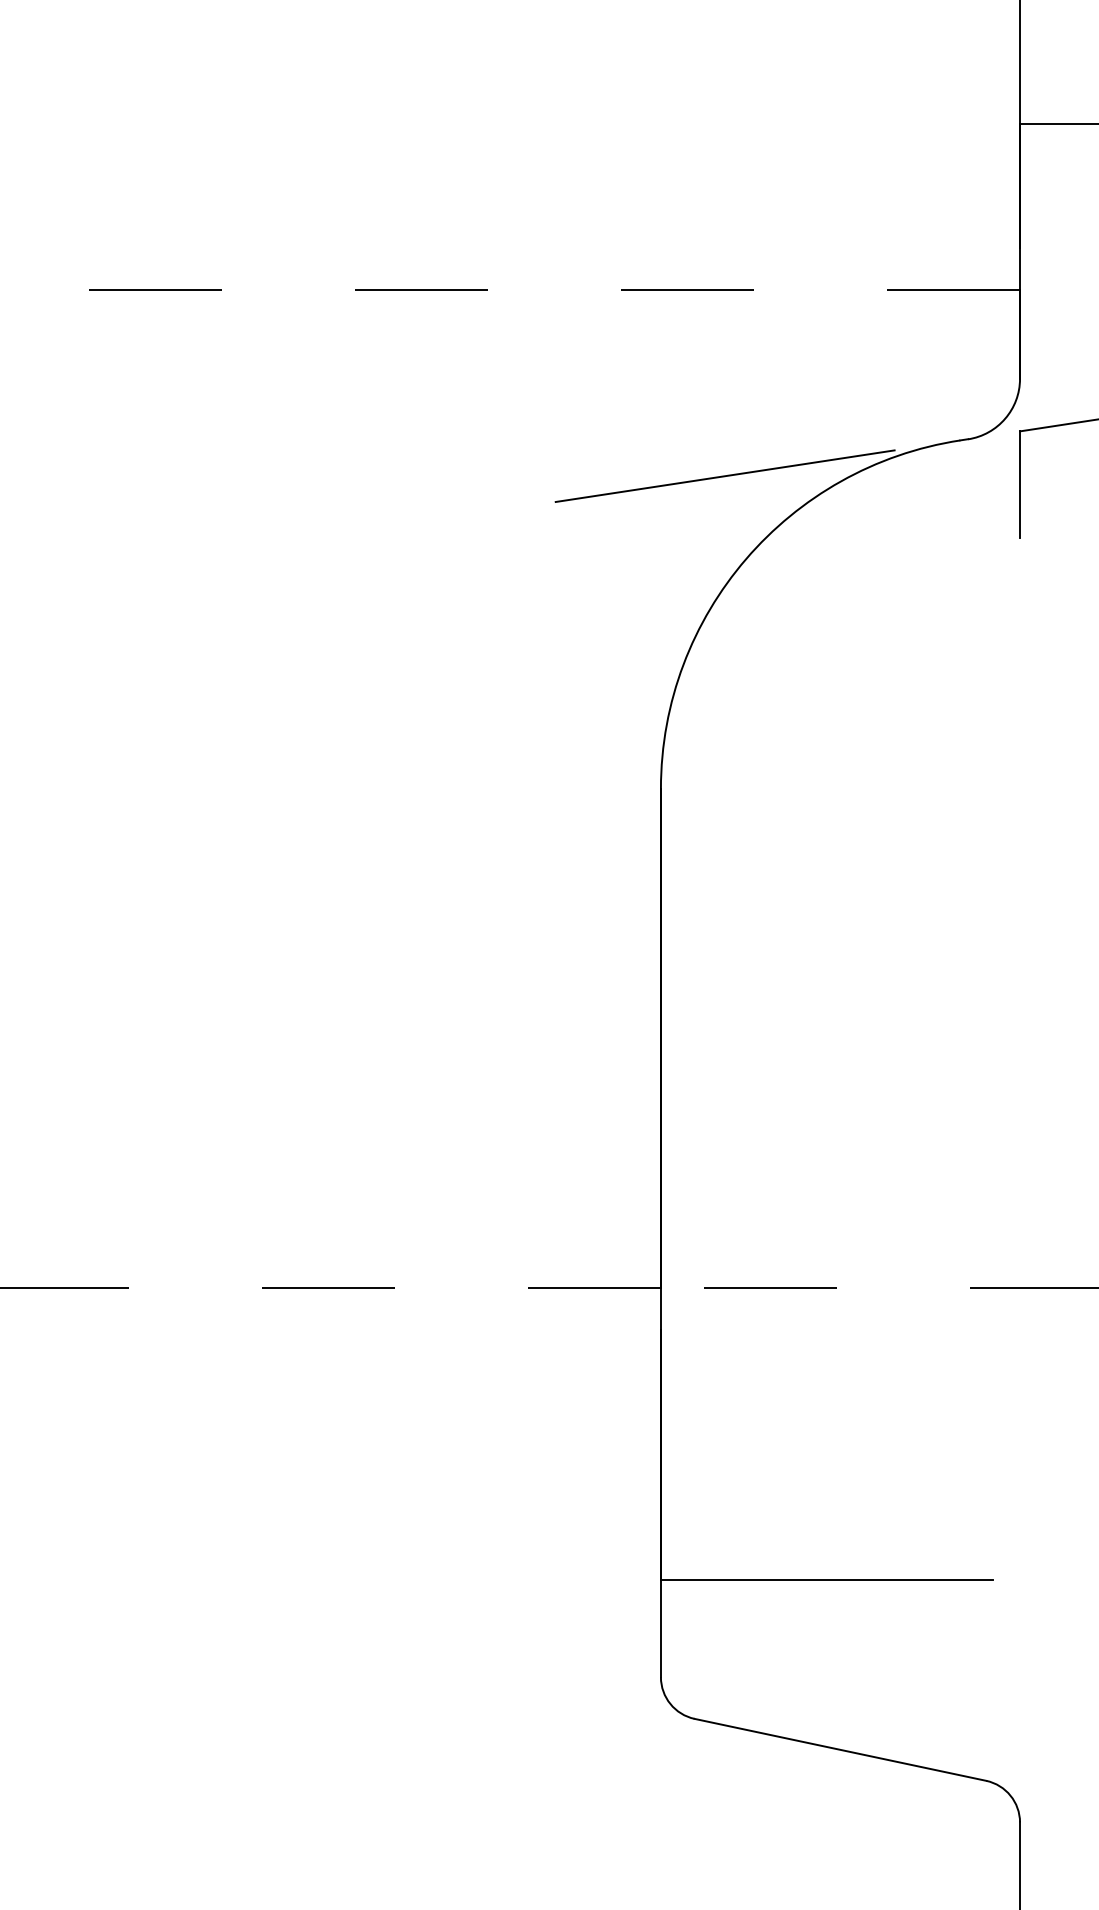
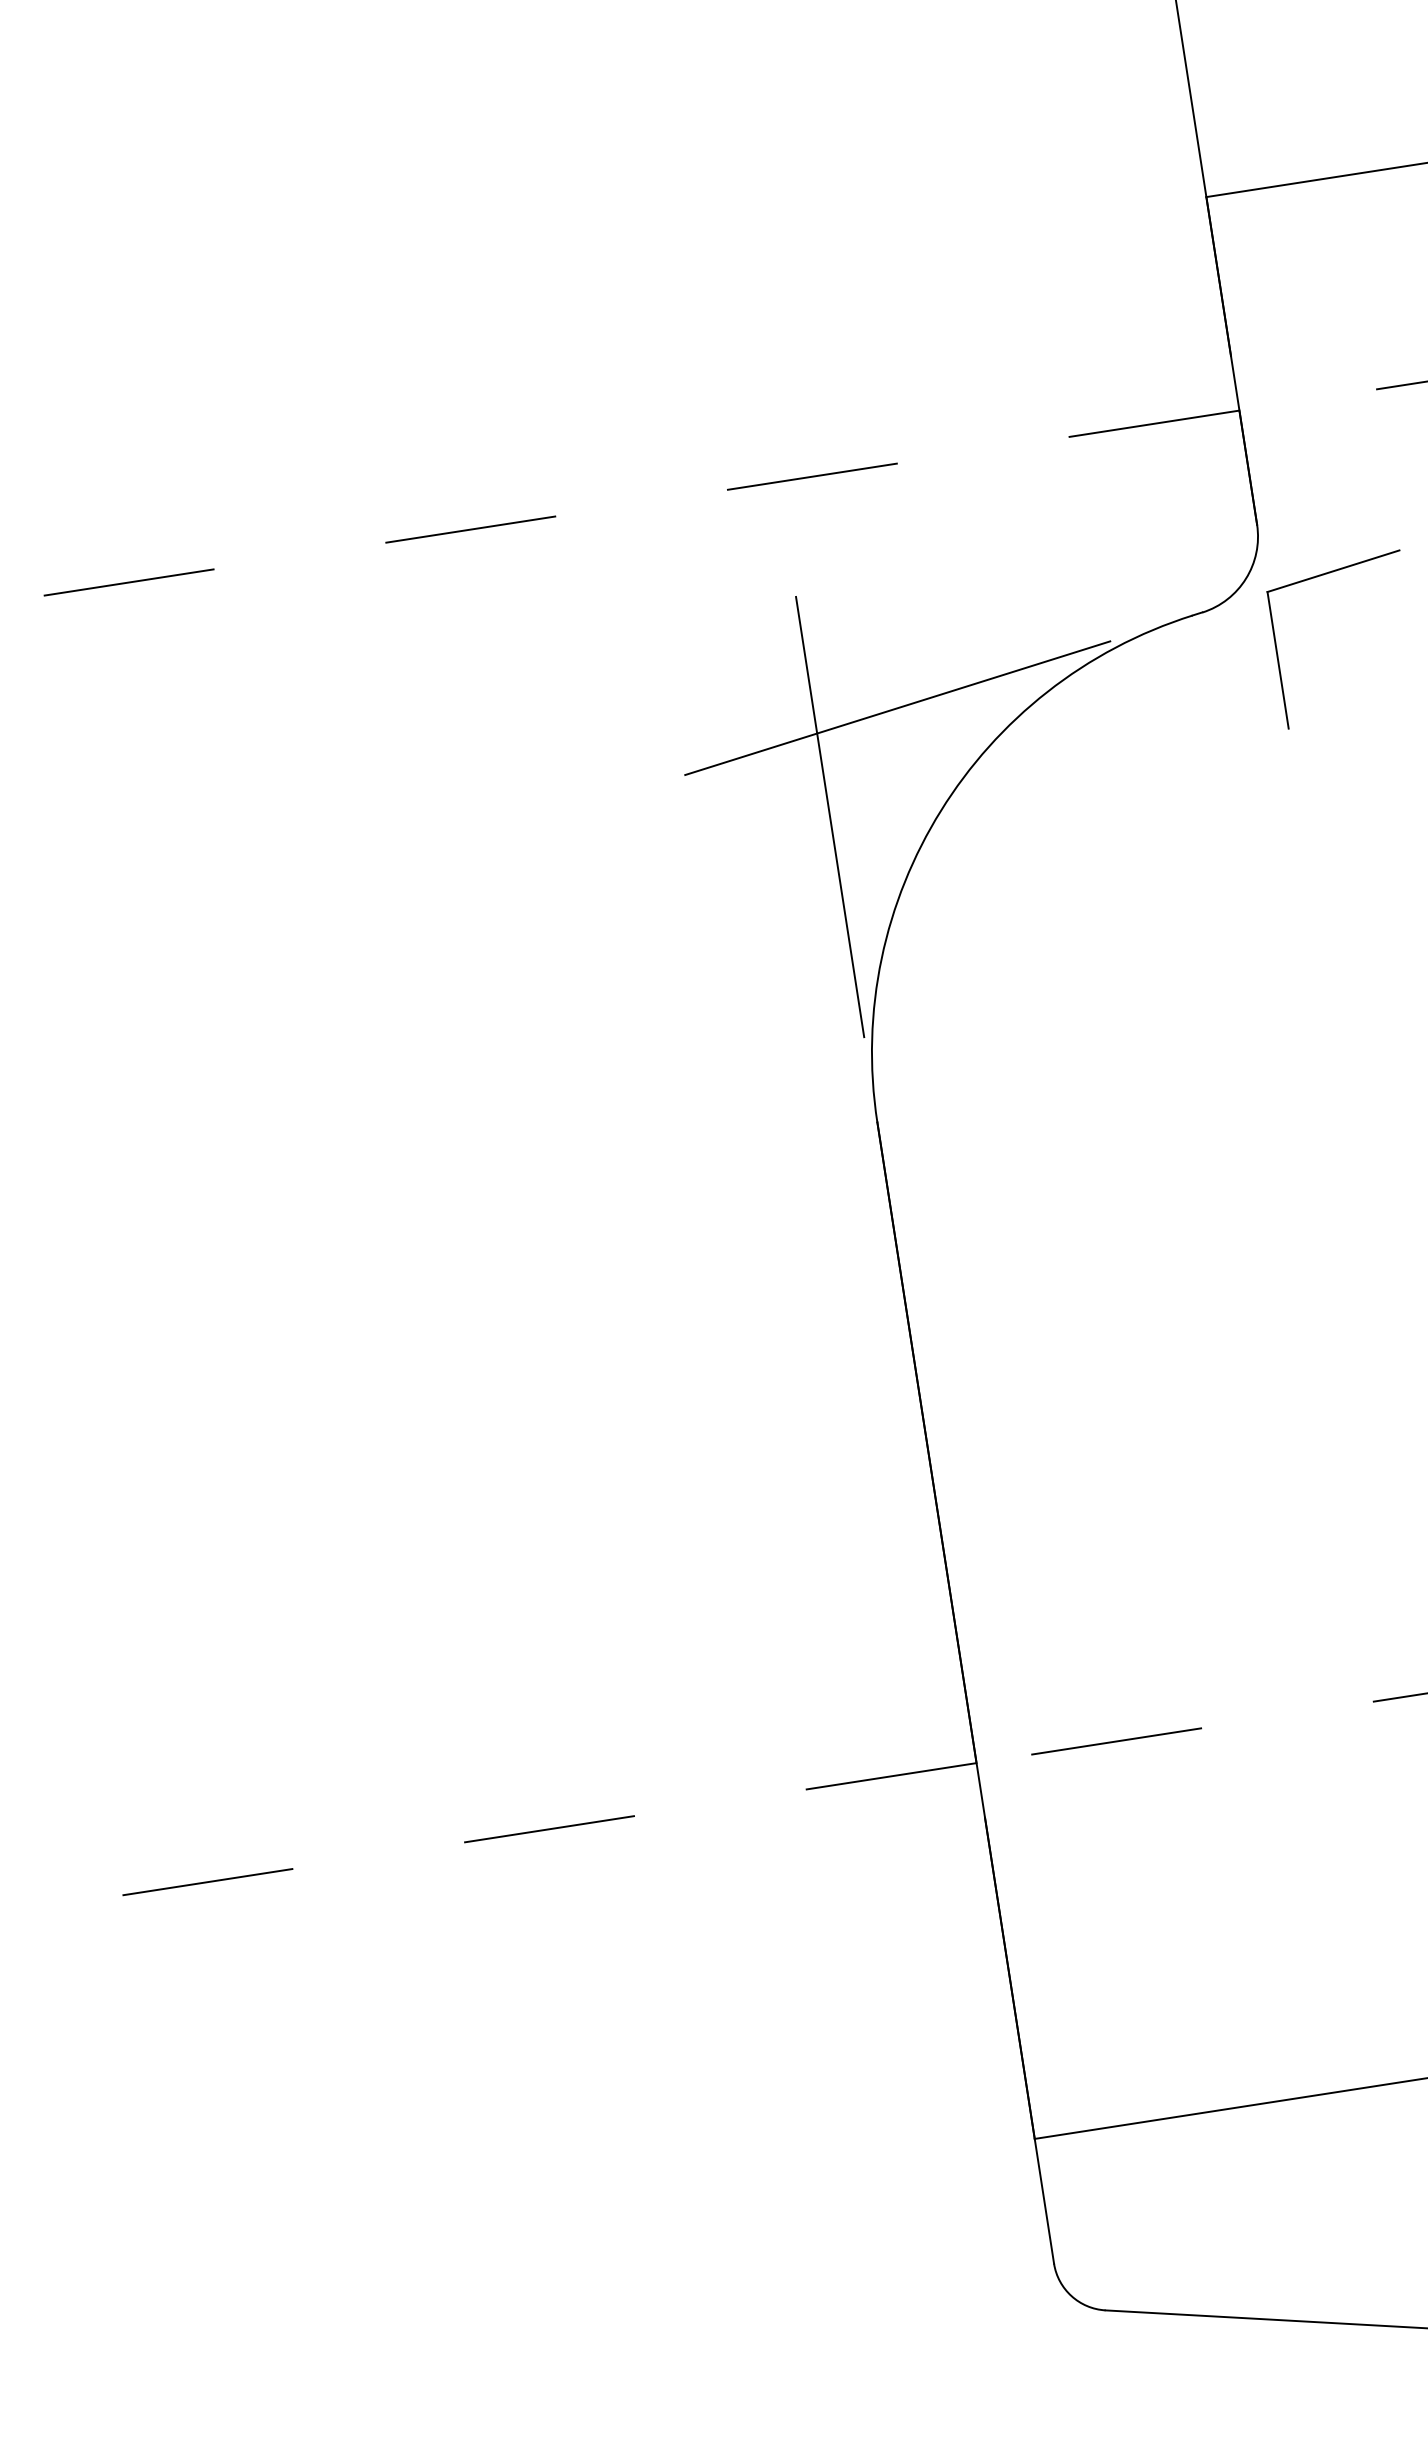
line: (660, 550) -> (829, 816), added

